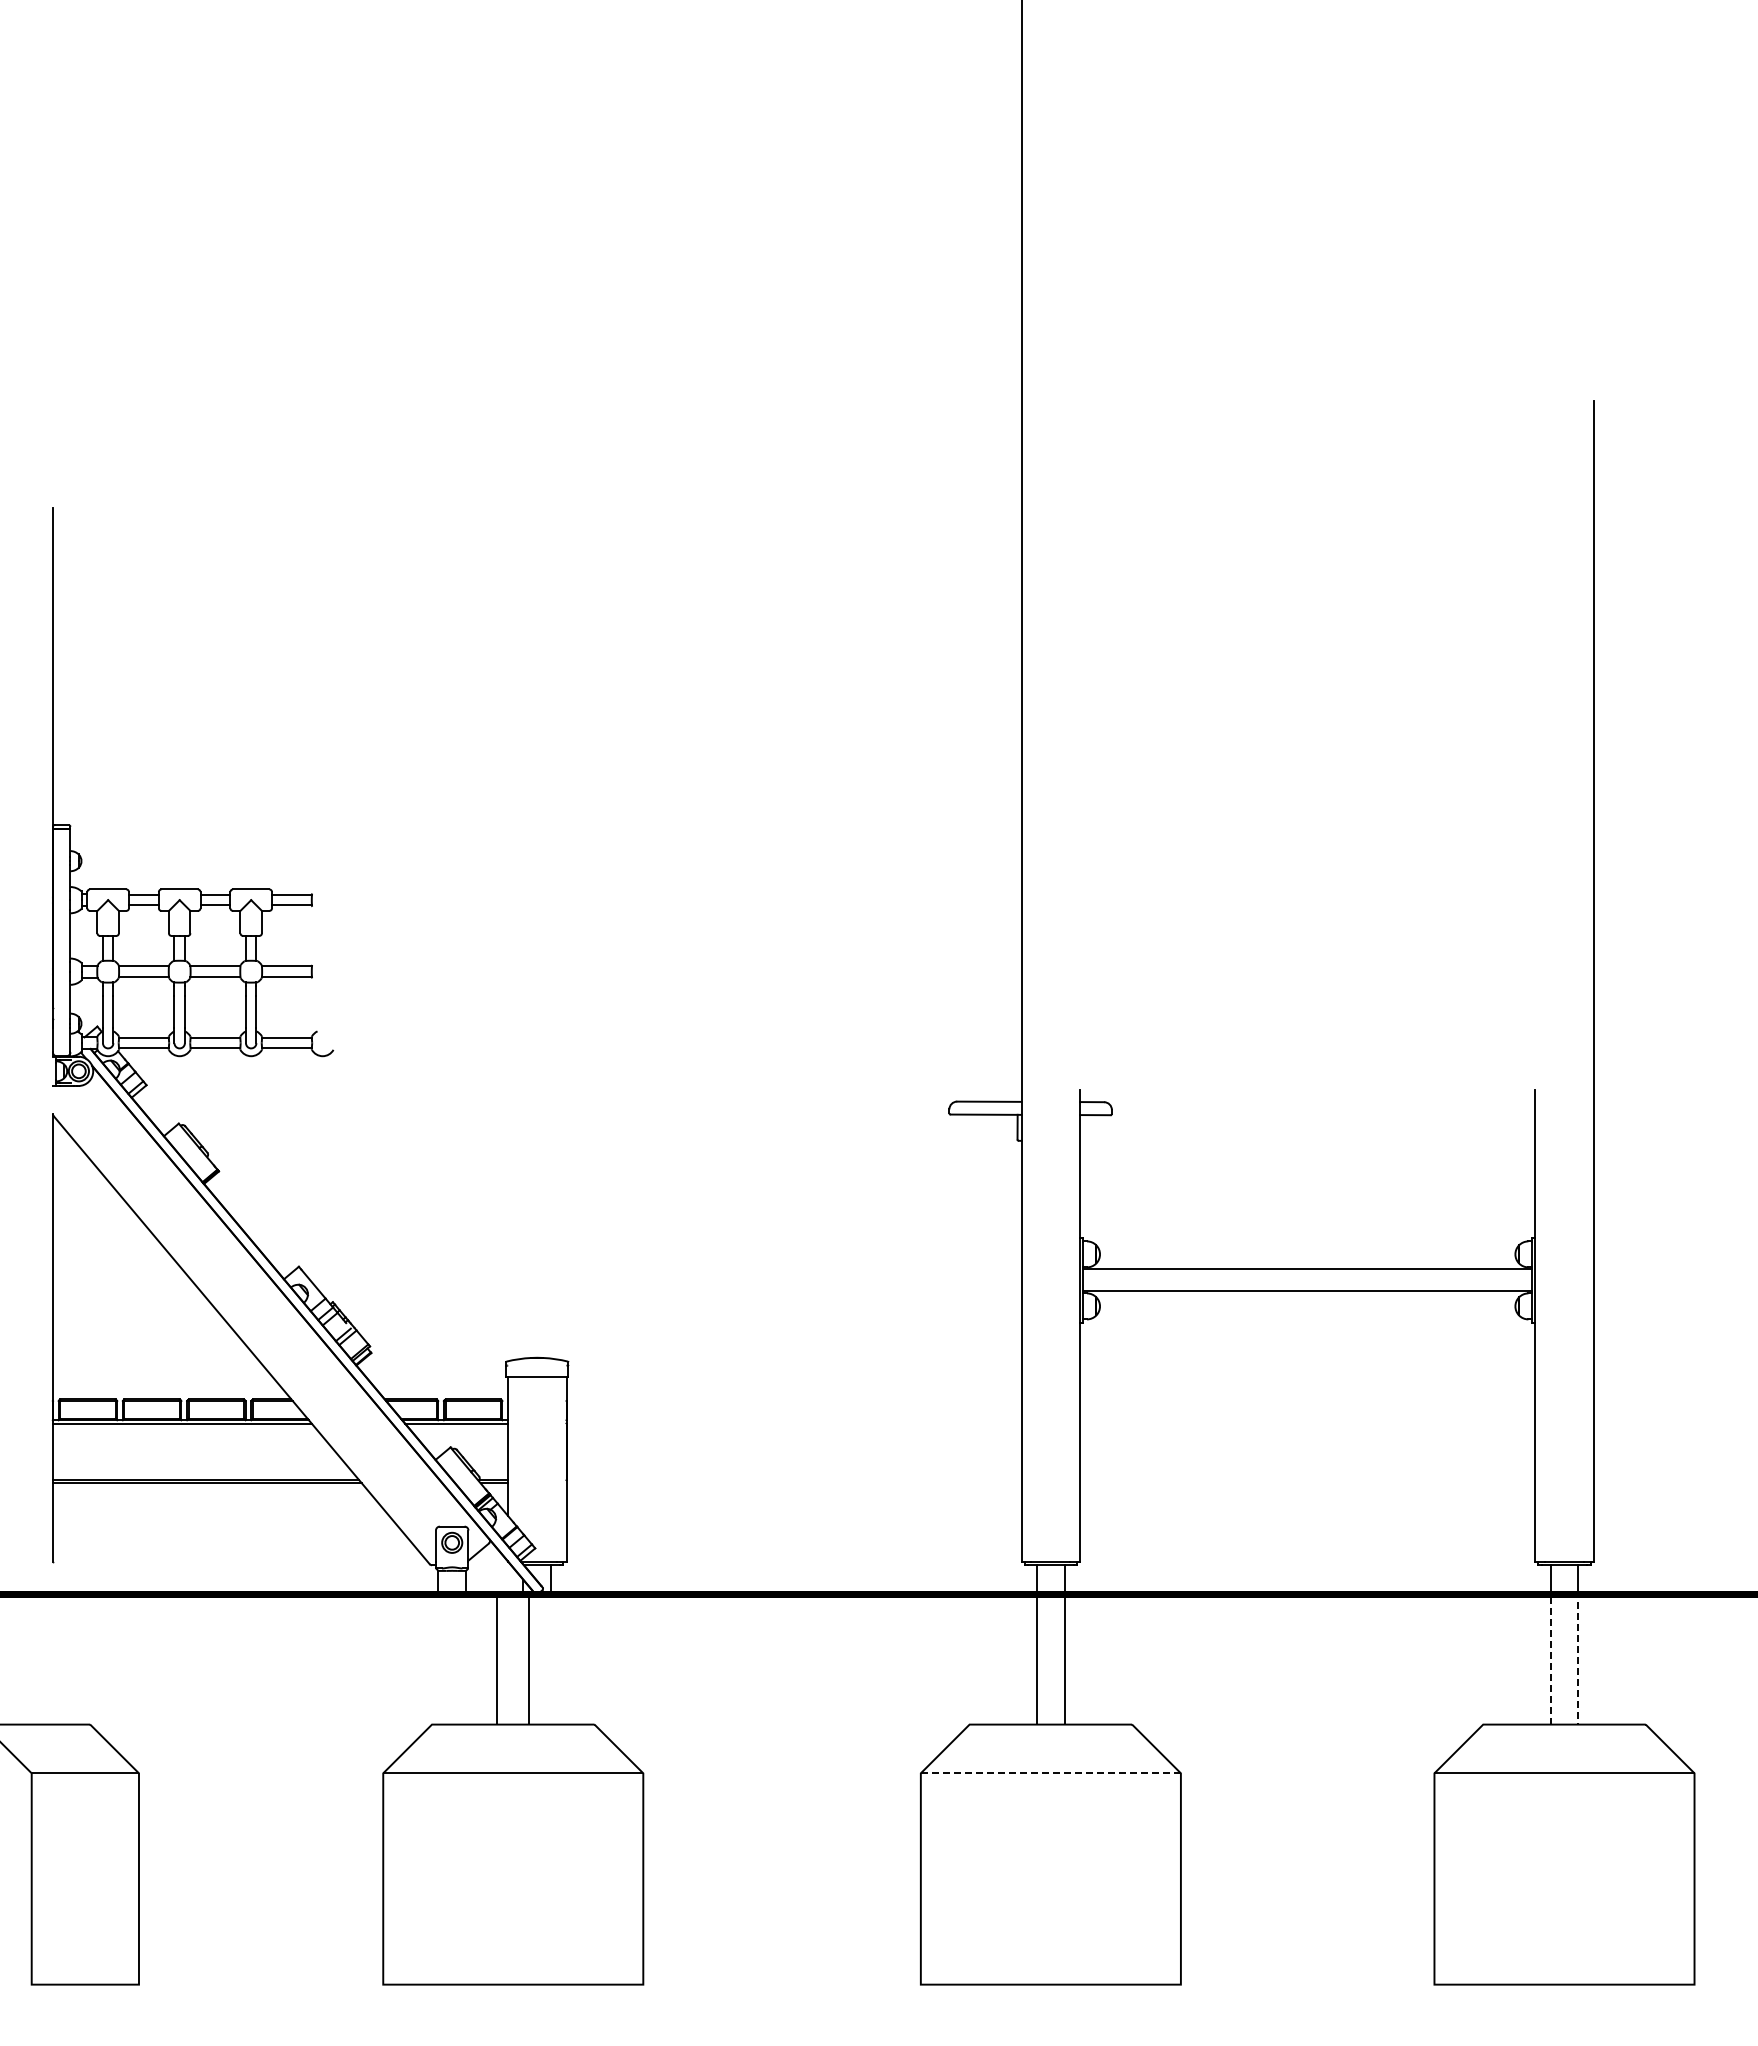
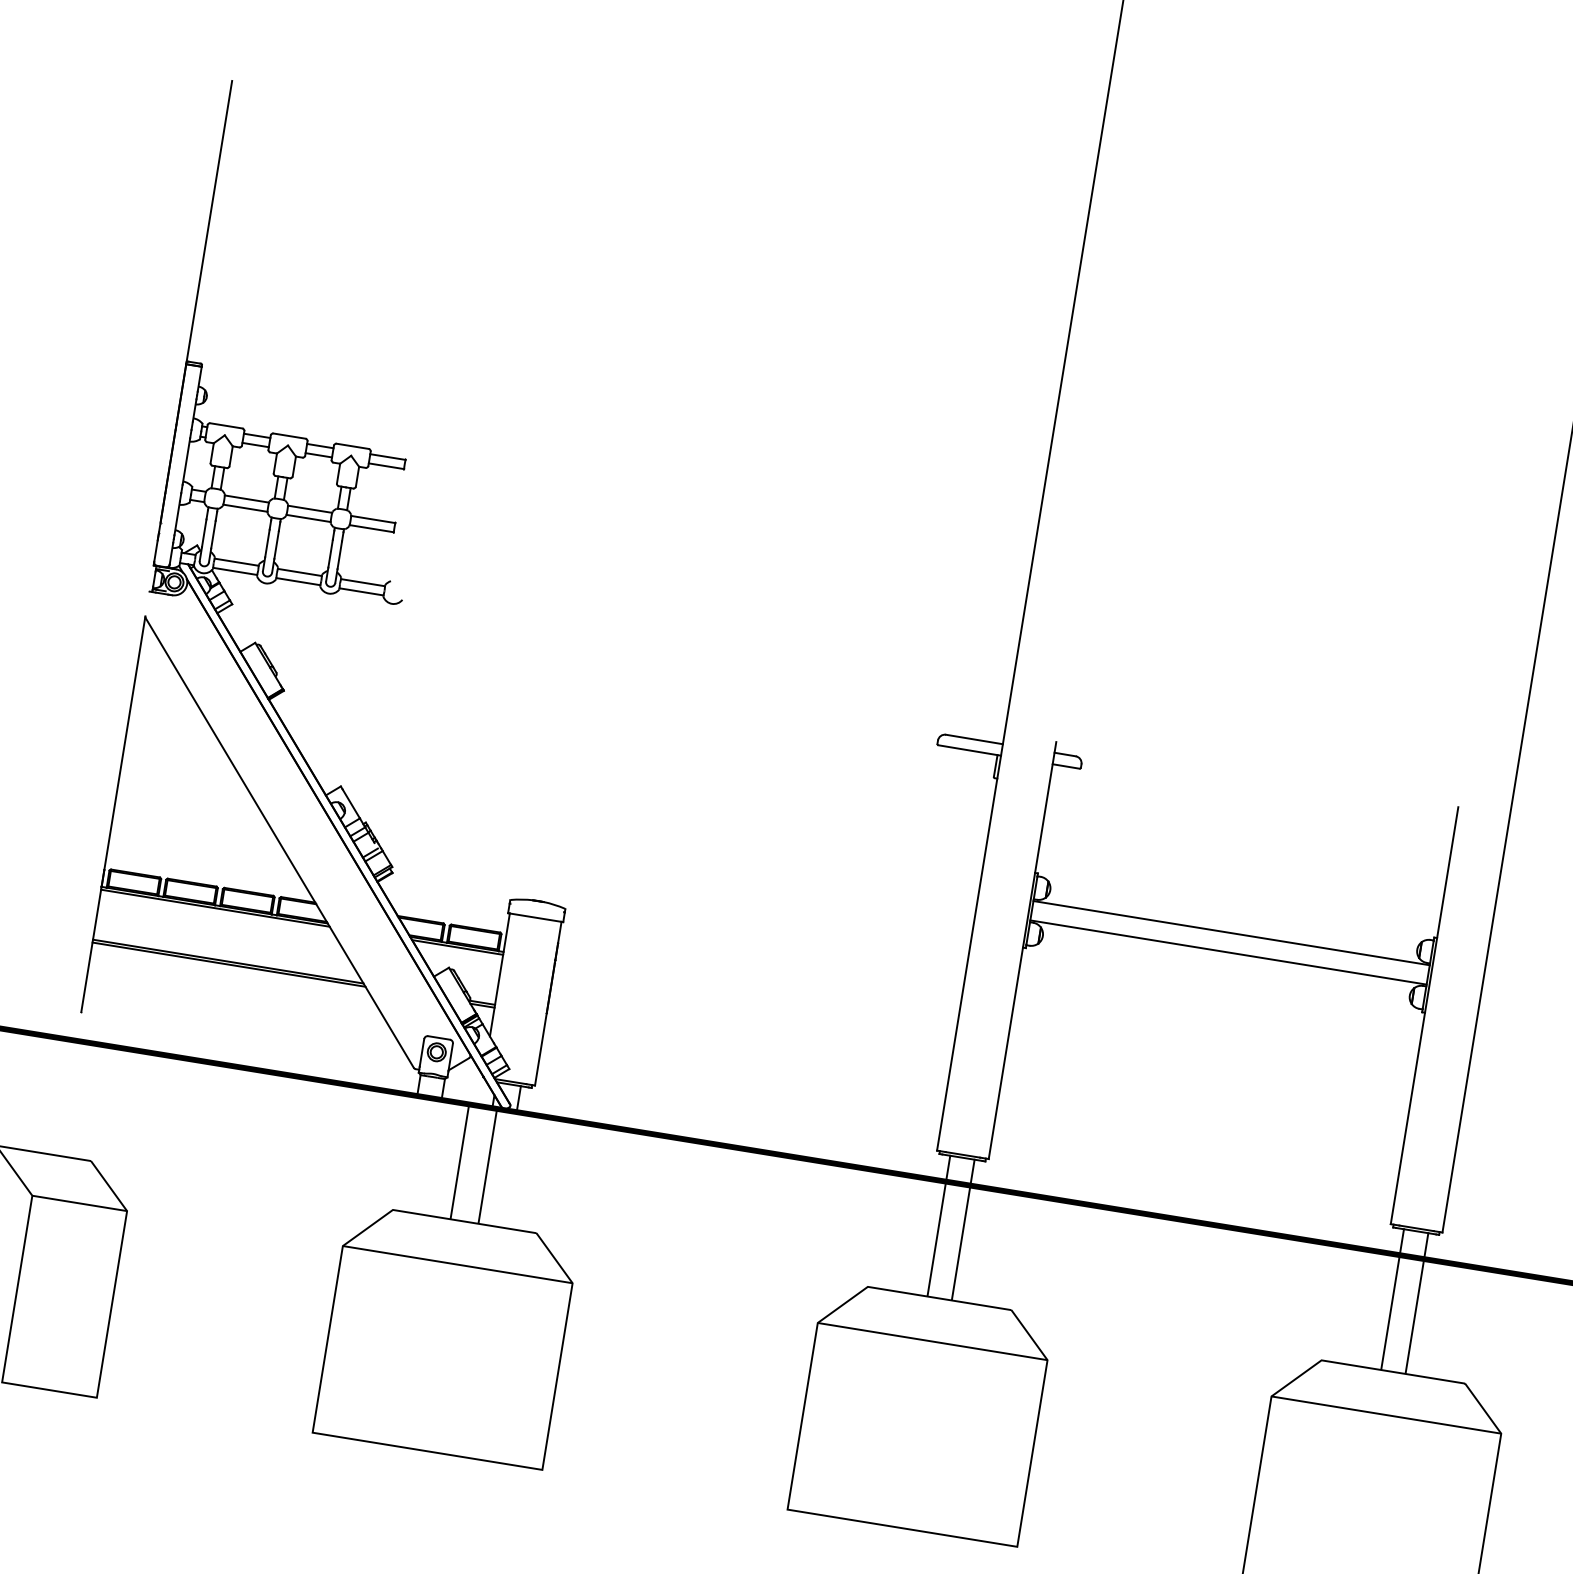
line: (1564, 1594) -> (1411, 1257), dashed -> solid
line: (1050, 1773) -> (932, 1341), dashed -> solid

